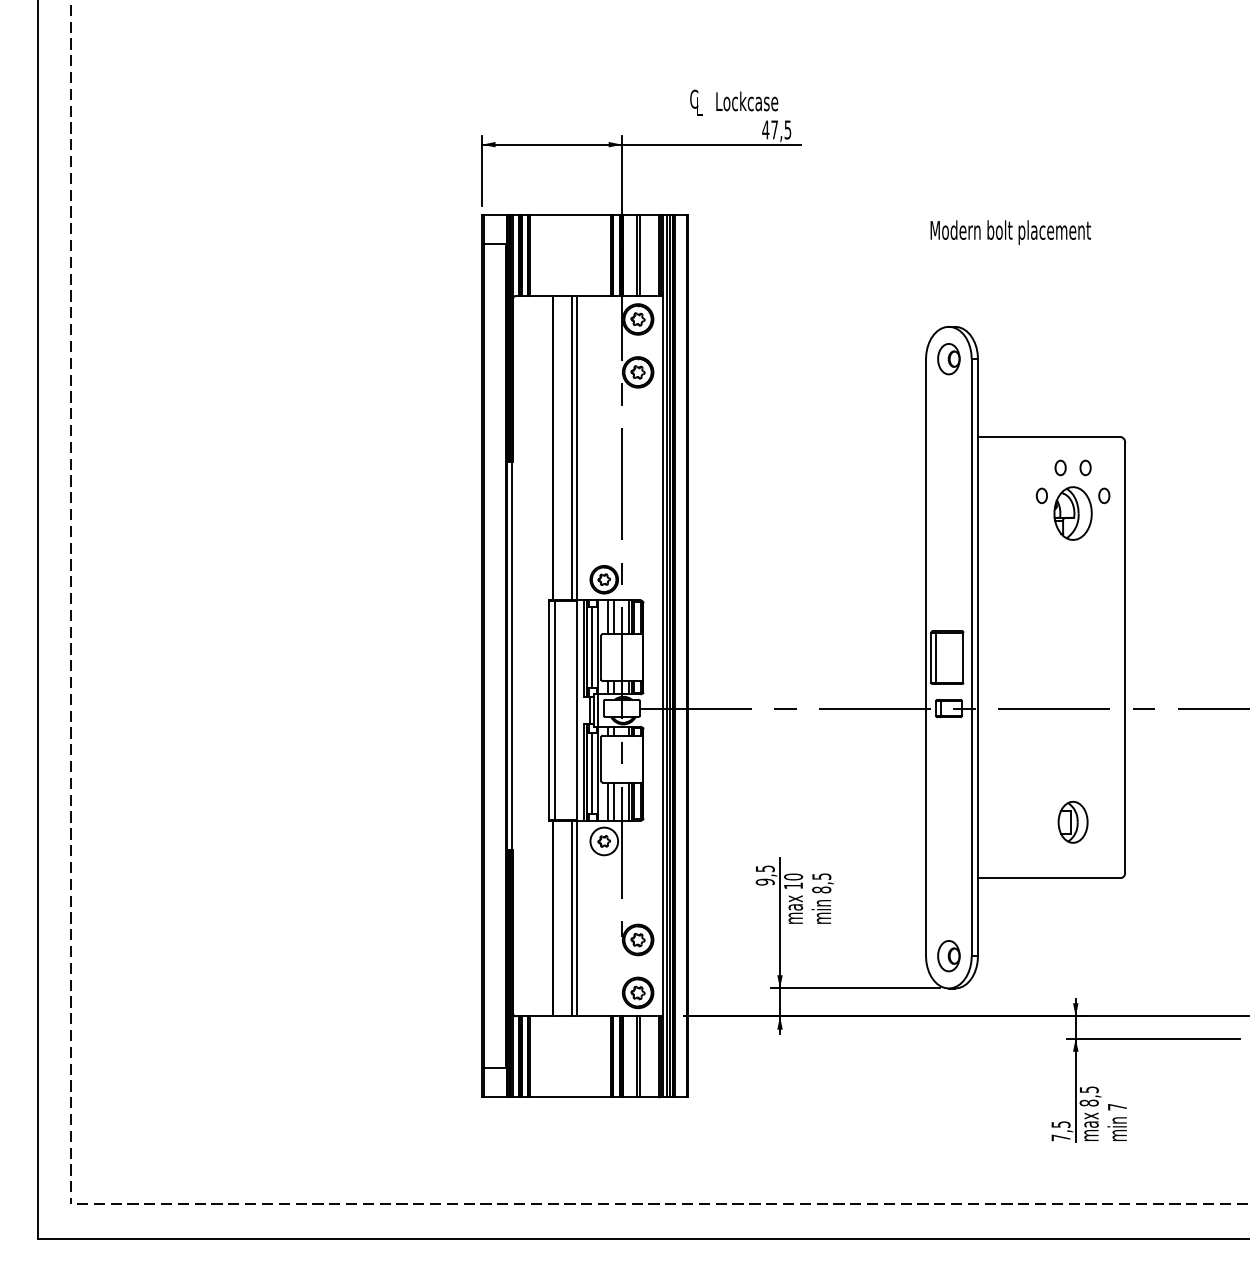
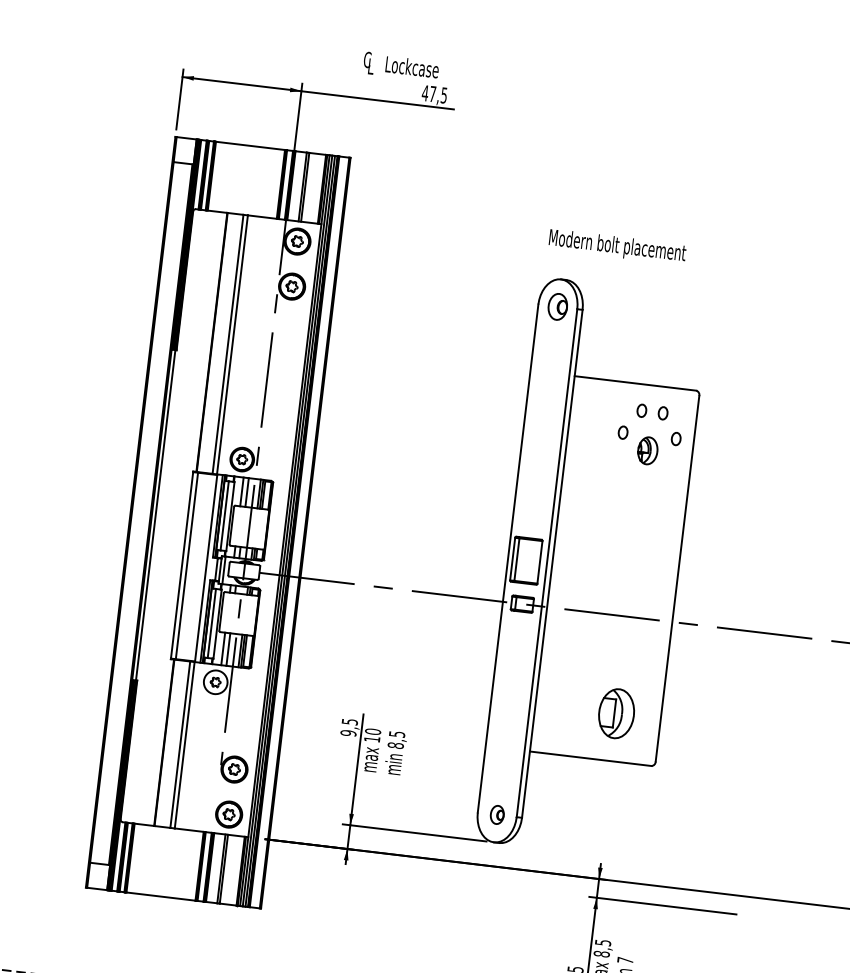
text: (1010, 232) -> (617, 246), moved
part: (1072, 513) -> (647, 450), size x0.6
part: (1072, 821) -> (616, 712), size x1.4
part: (948, 956) -> (496, 815), size x0.7

